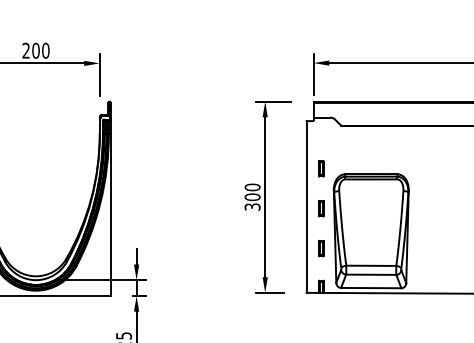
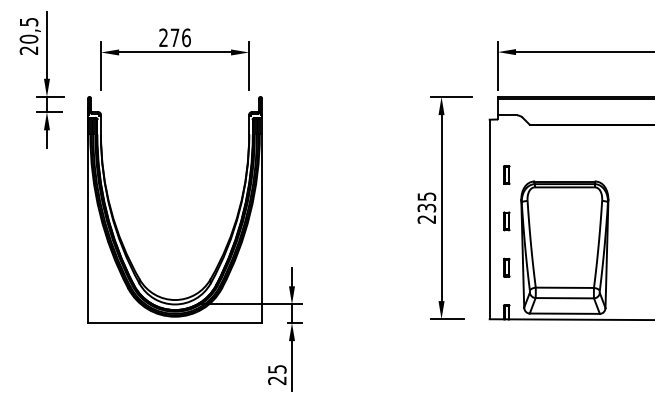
text: (40, 50) -> (180, 37), 200 -> 276
text: (252, 196) -> (426, 207), 300 -> 235

